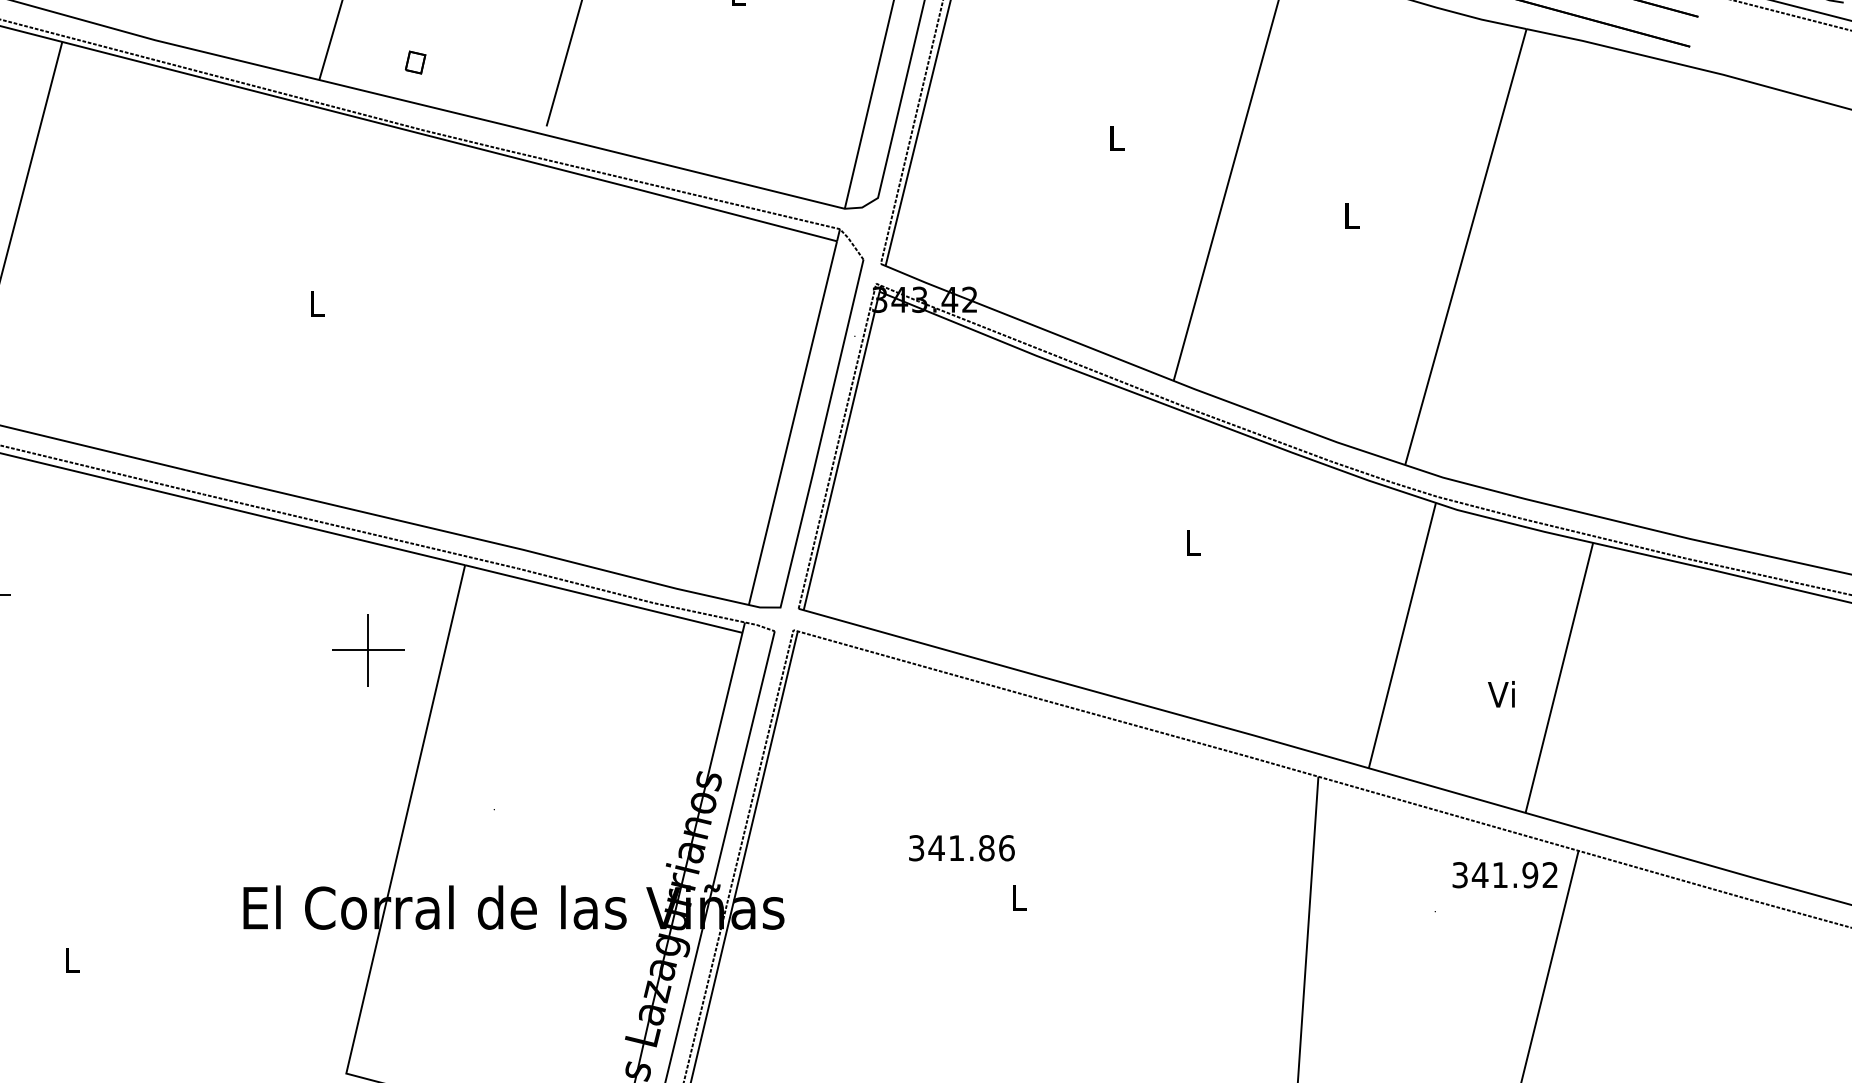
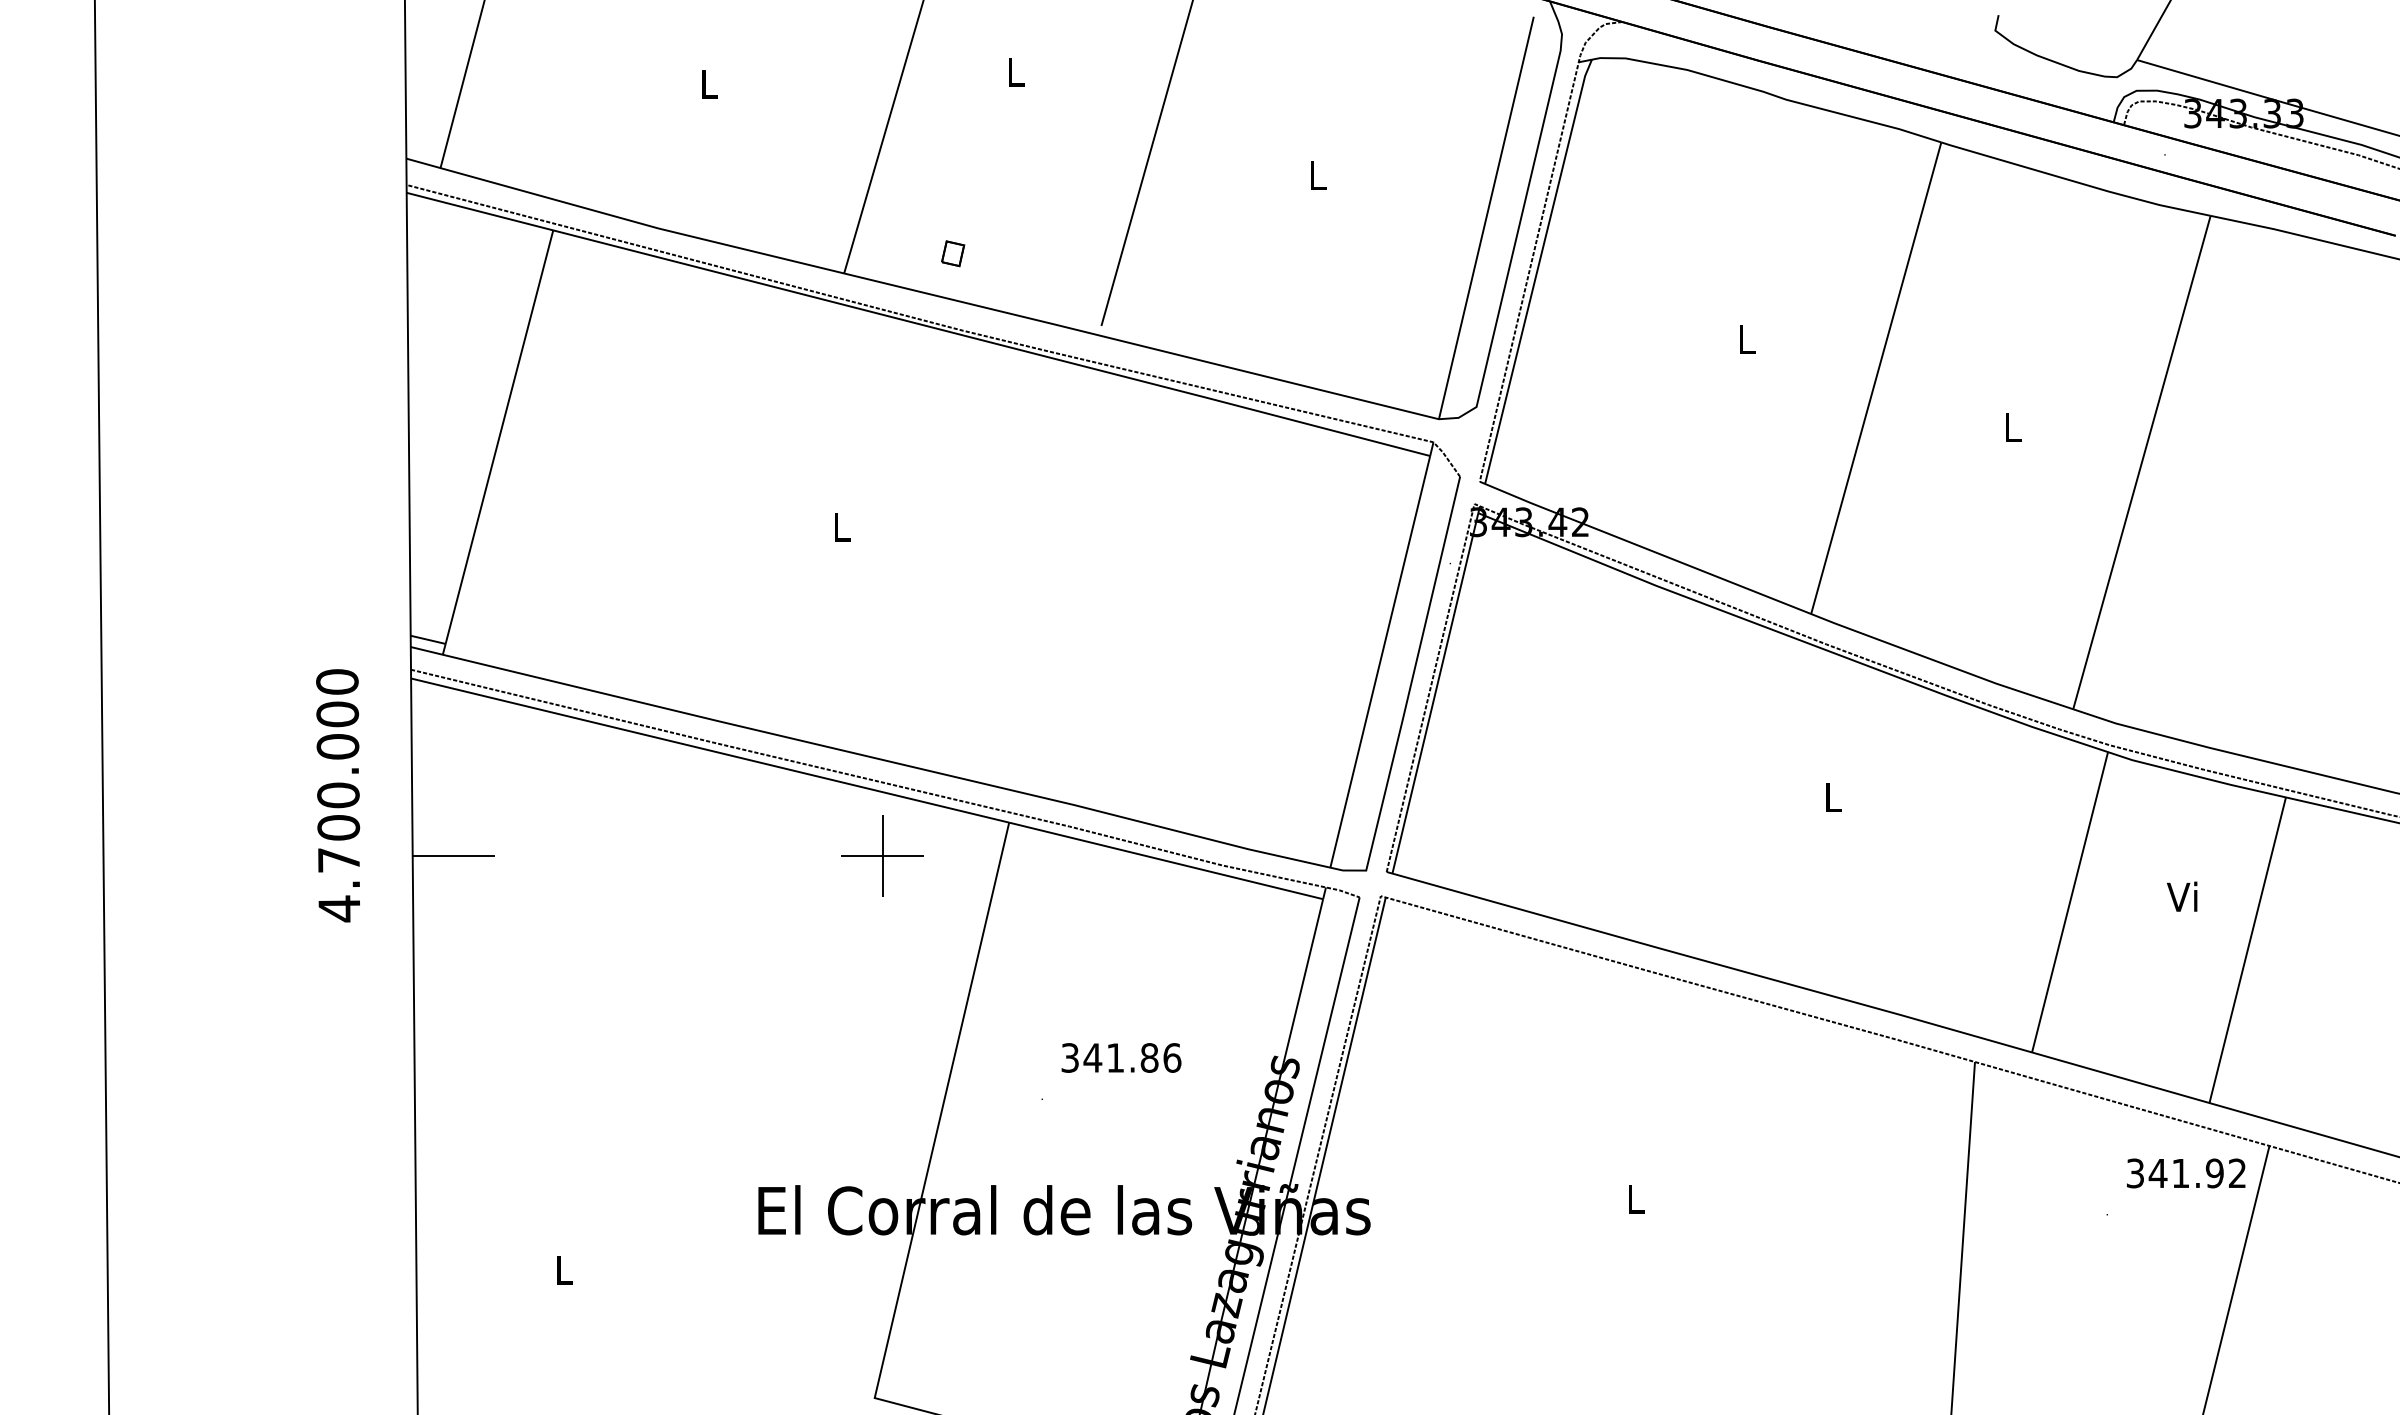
part: (368, 649) -> (882, 855), moved
text: (1501, 694) -> (2182, 896), moved
text: (961, 847) -> (1121, 1057), moved

